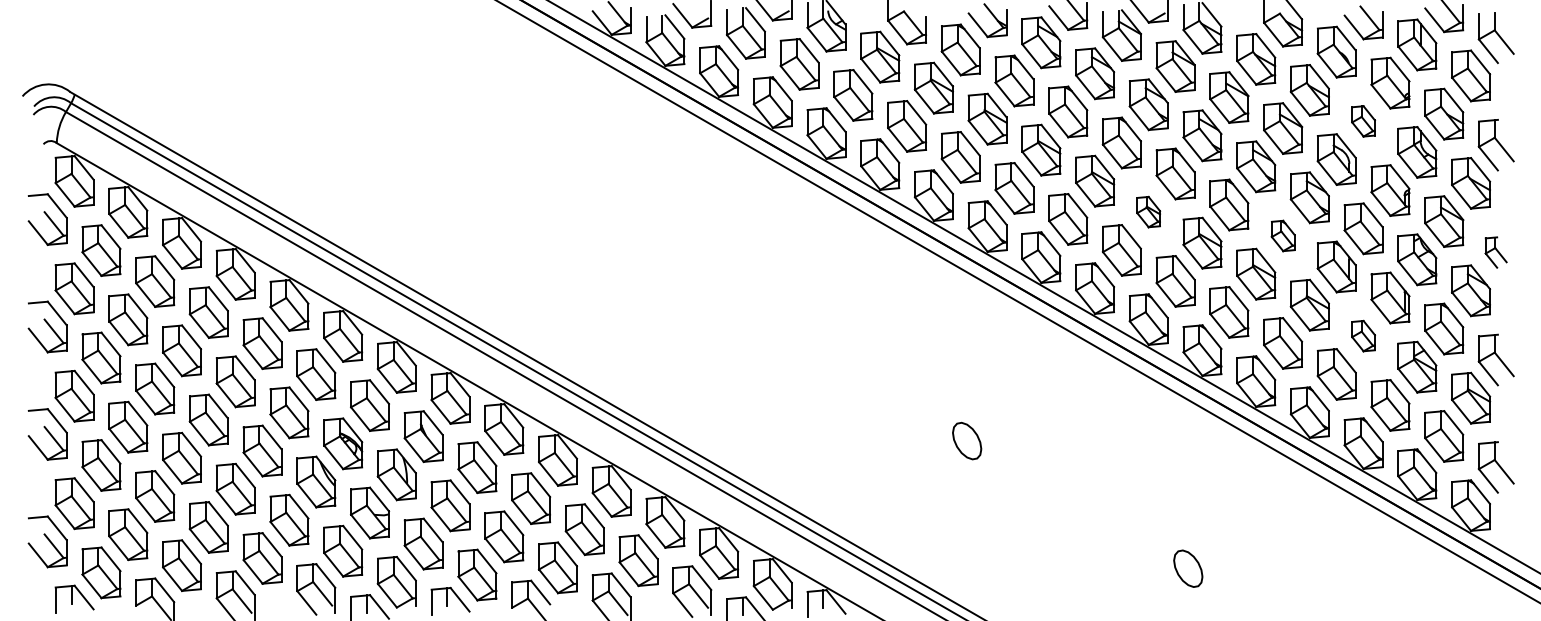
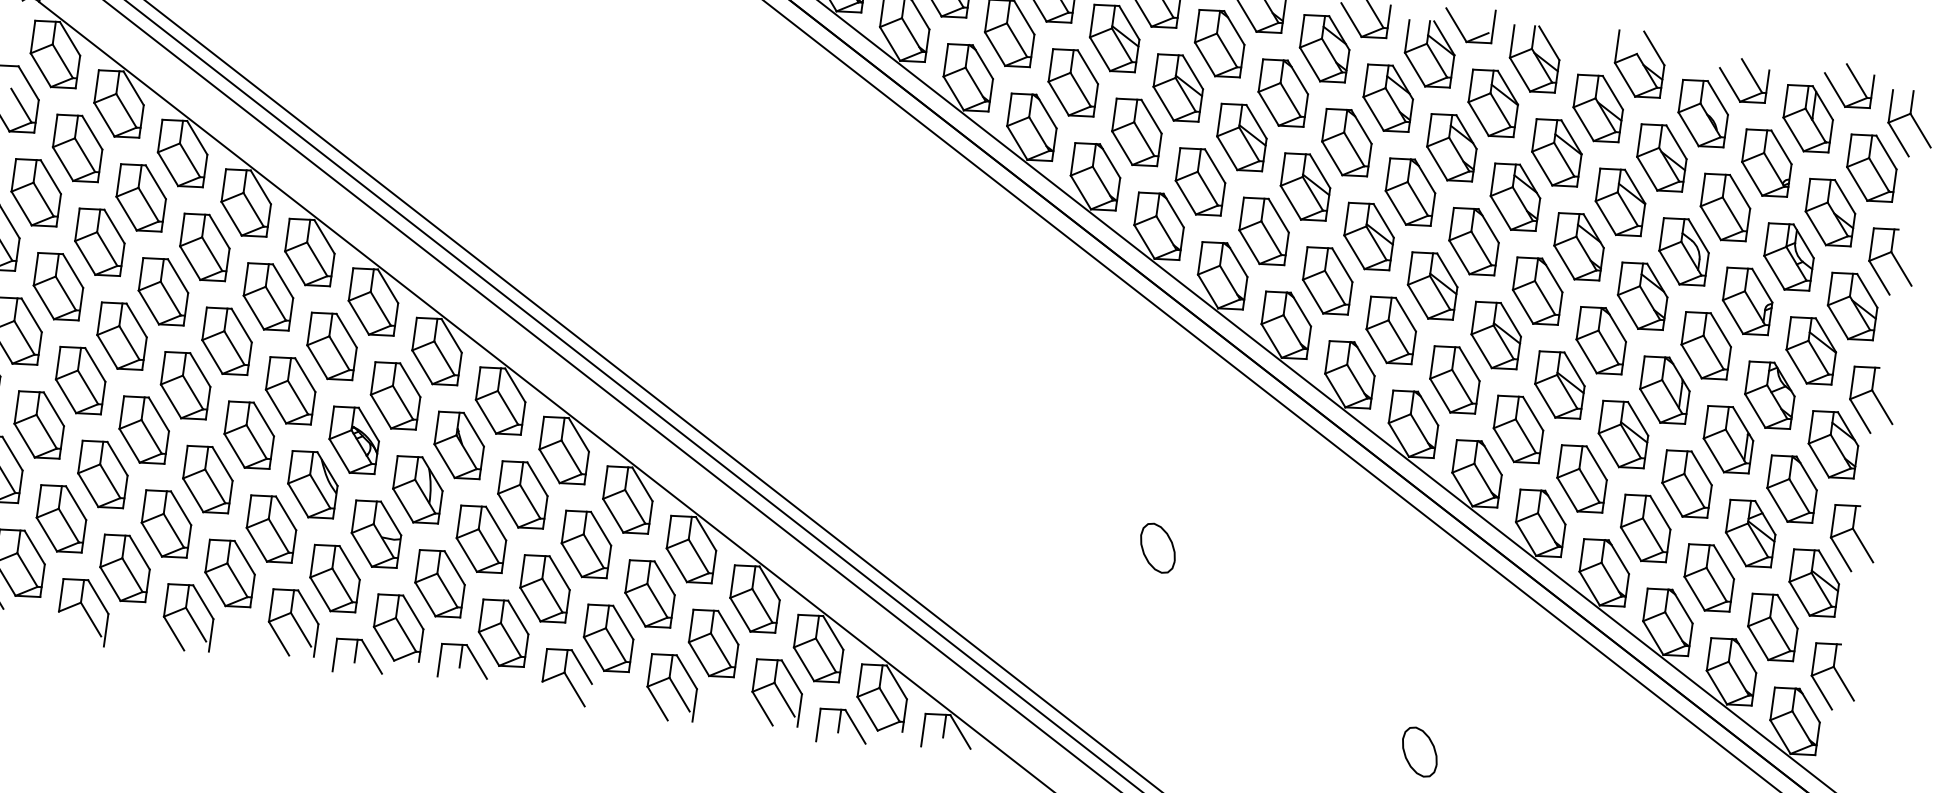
part: (1363, 121) -> (1725, 207), size x1.67
part: (1148, 211) -> (1432, 285), size x1.67
part: (1283, 235) -> (1601, 340), size x1.67
part: (1495, 252) -> (1871, 399), size x1.67
part: (1363, 335) -> (1687, 483), size x1.67

